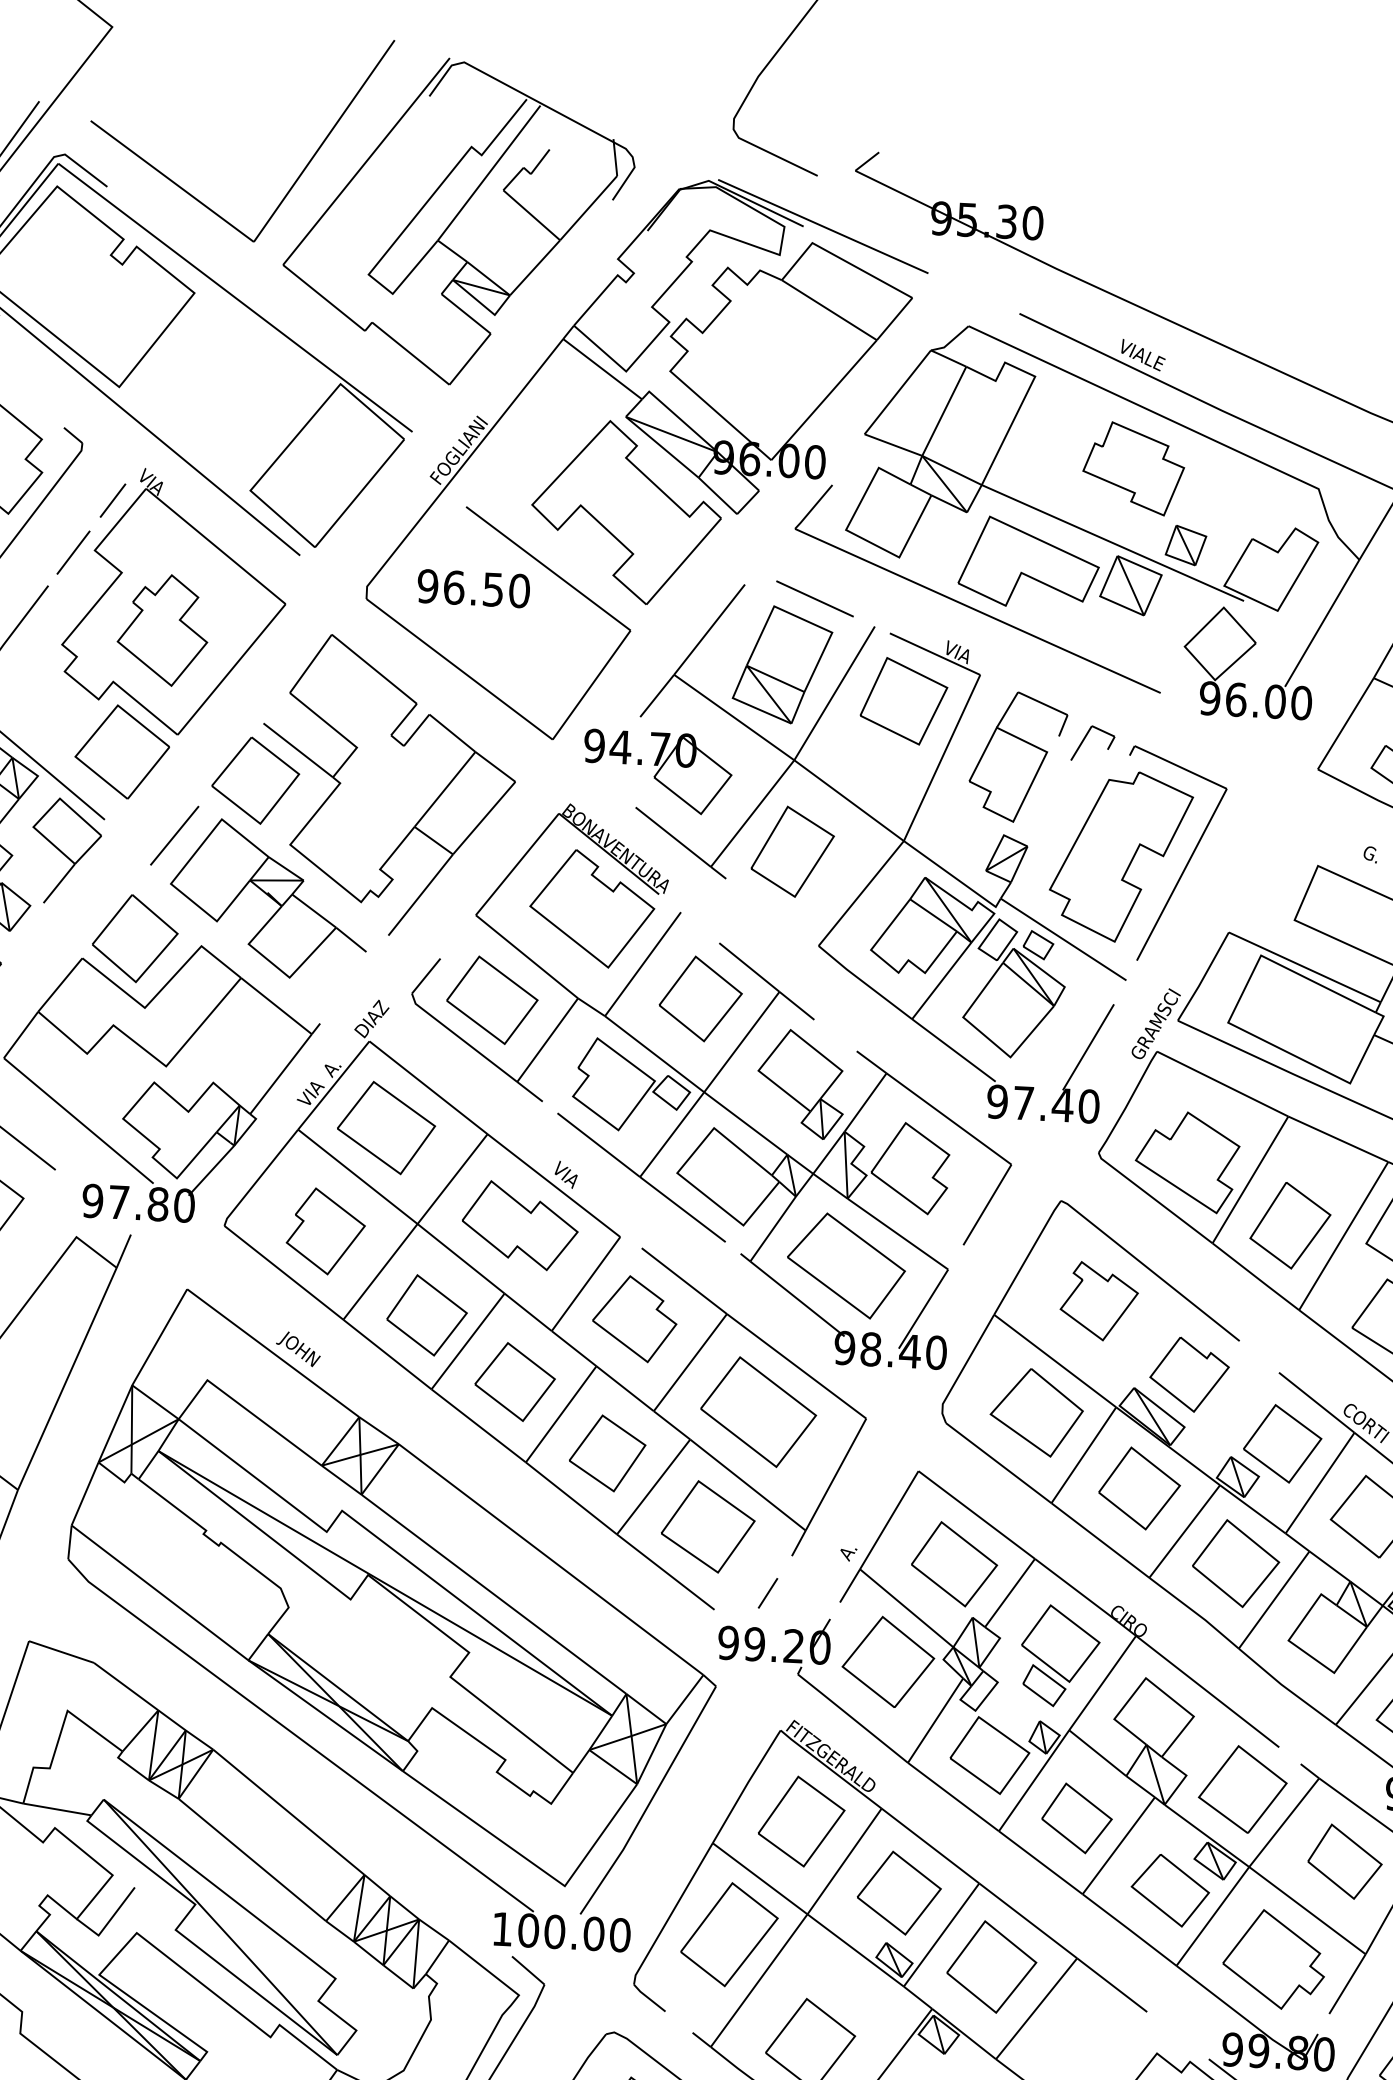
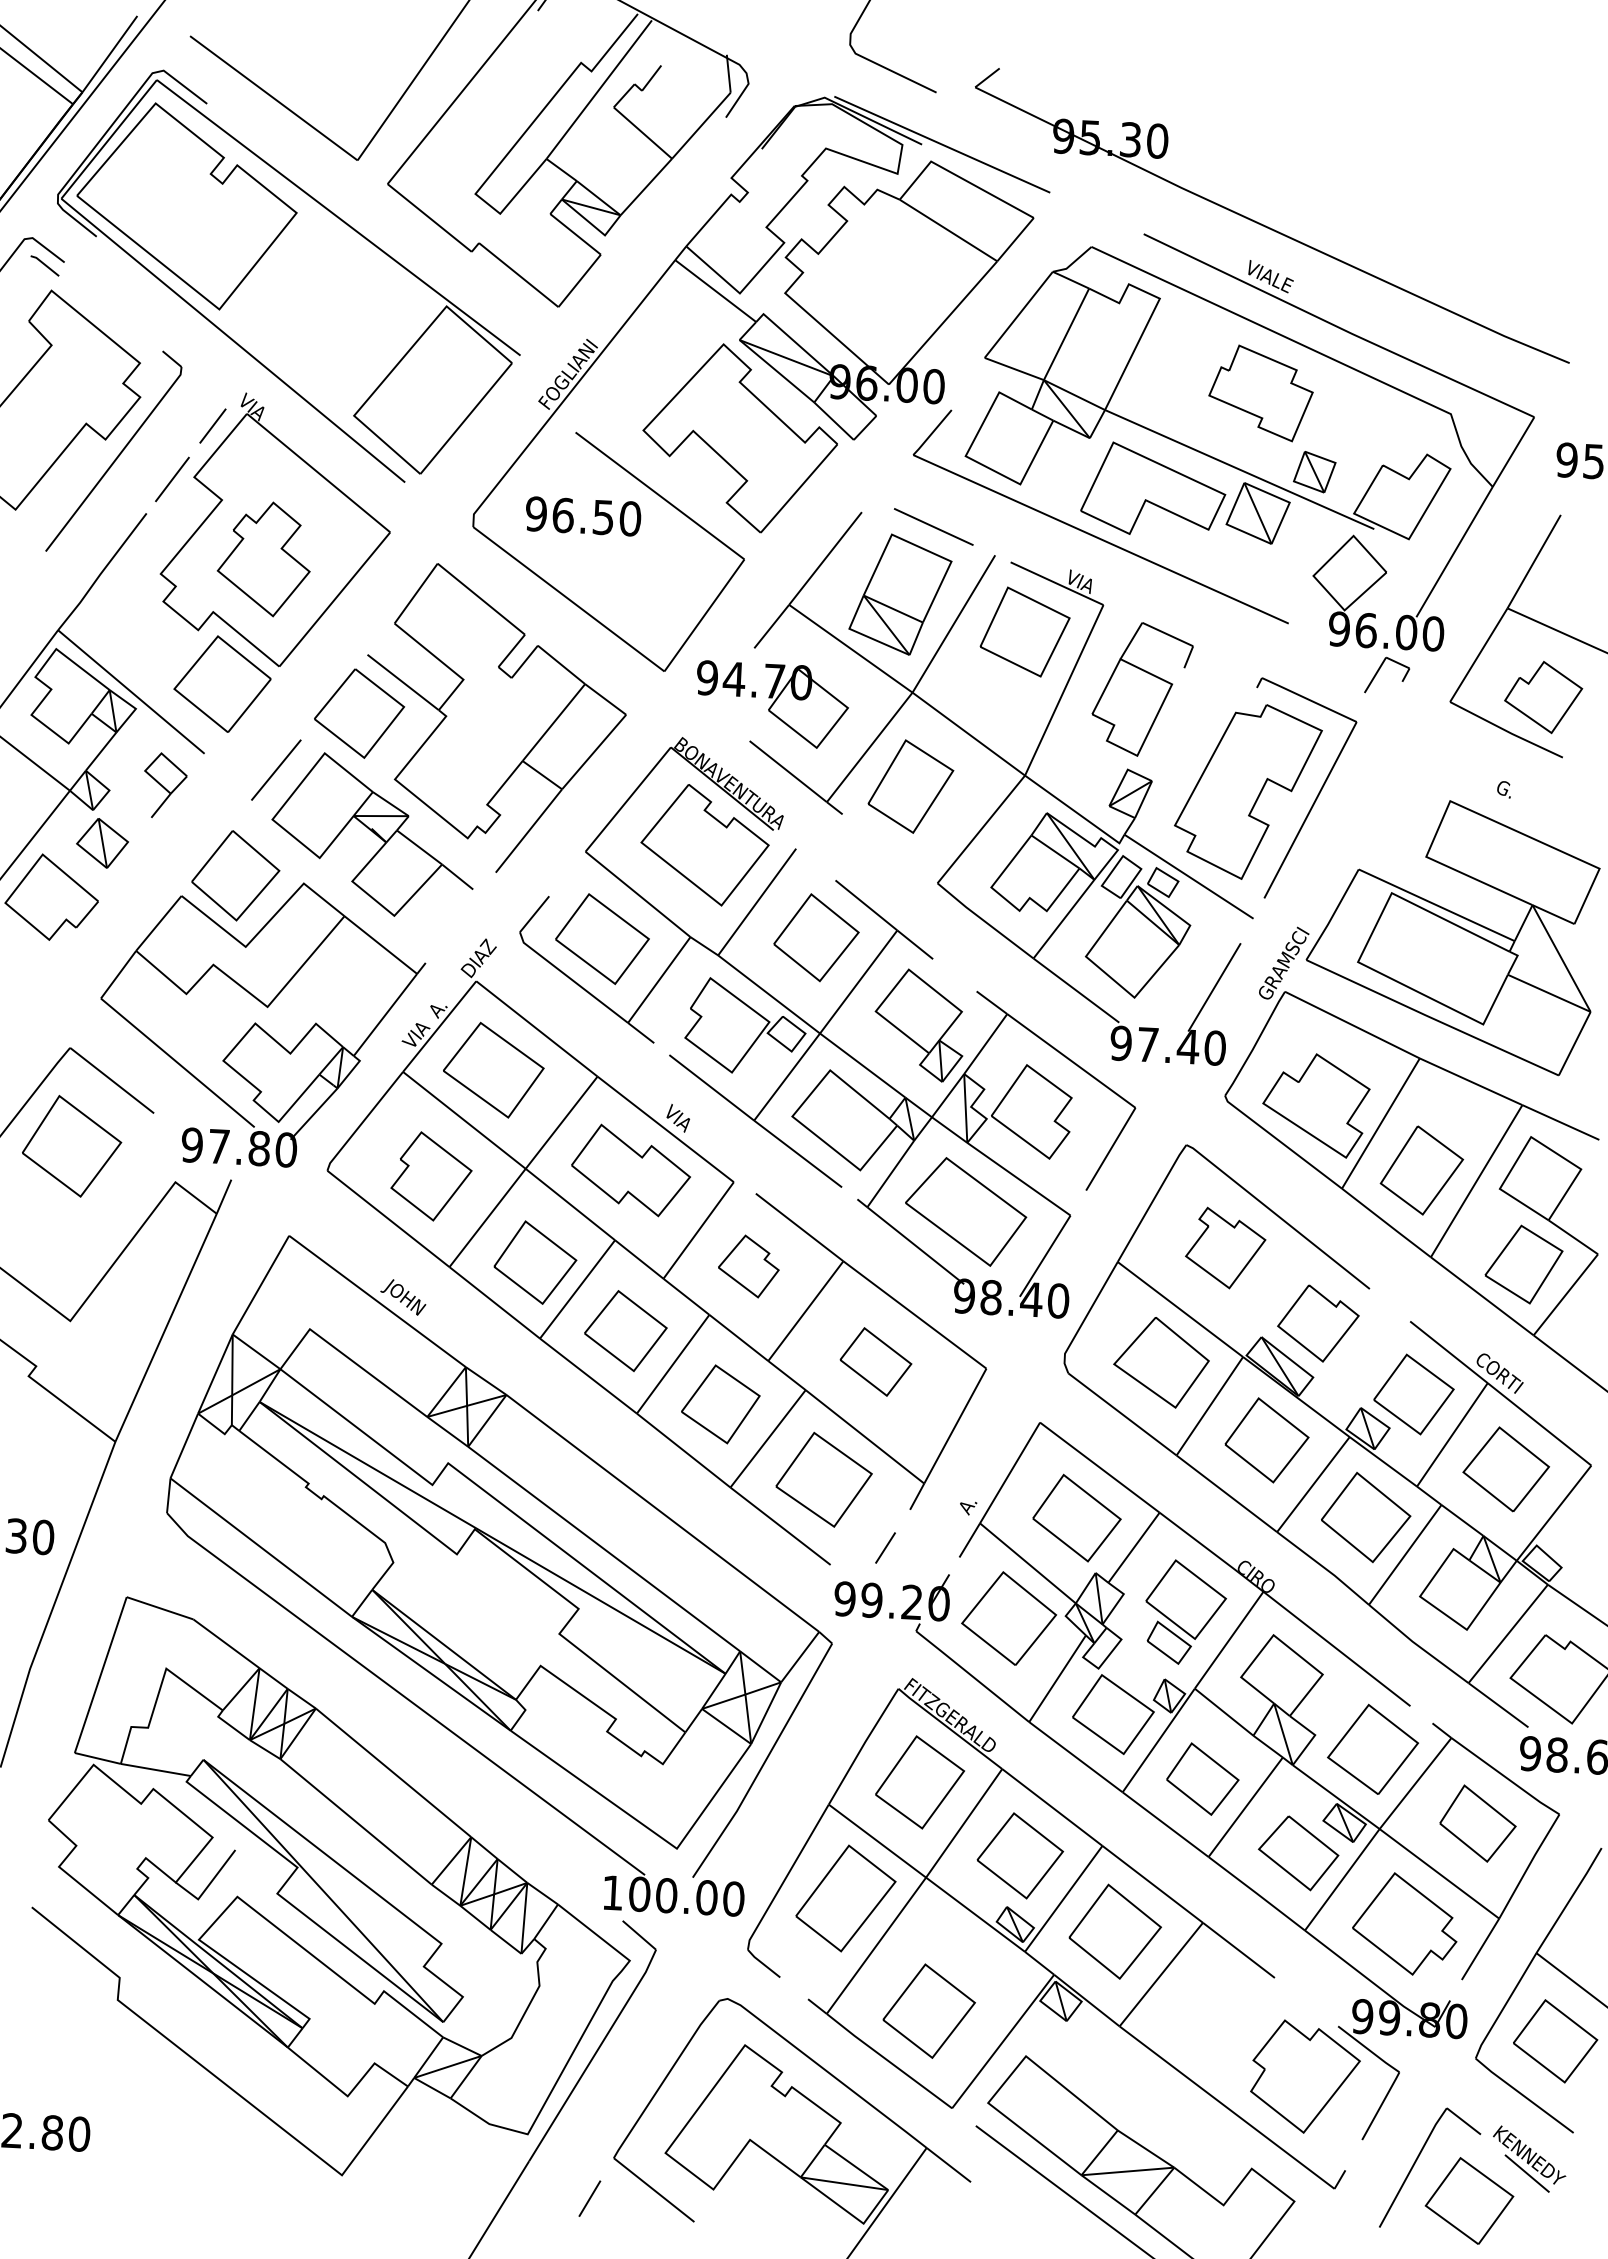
part: (1085, 738) -> (1379, 670), moved
part: (66, 850) -> (165, 785), size x0.6
part: (634, 1319) -> (748, 1266), size x0.7
part: (758, 1411) -> (875, 1361), size x0.6

